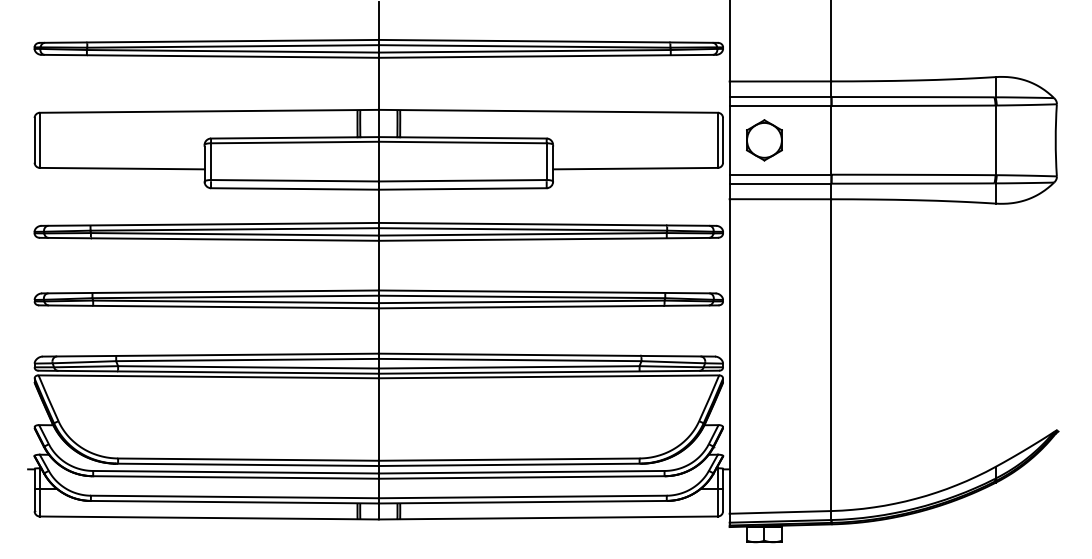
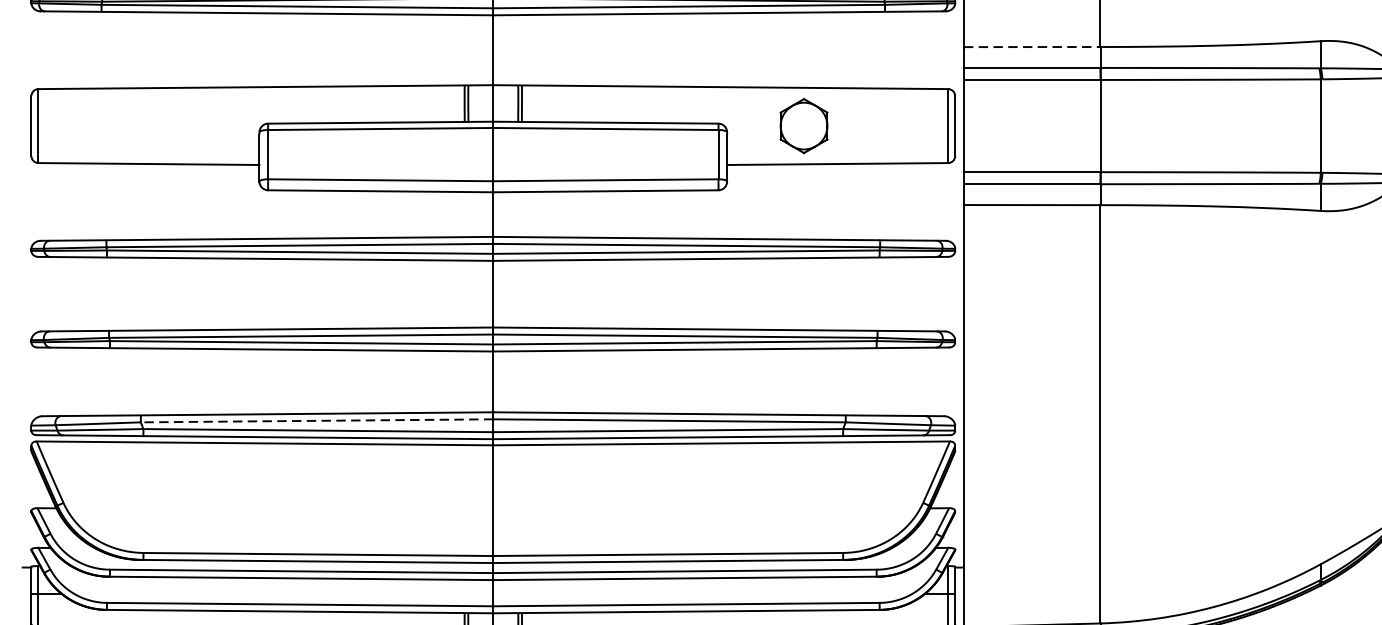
line: (780, 81) -> (1032, 47), solid -> dashed
part: (764, 140) -> (804, 126), moved
line: (247, 360) -> (317, 421), solid -> dashed

